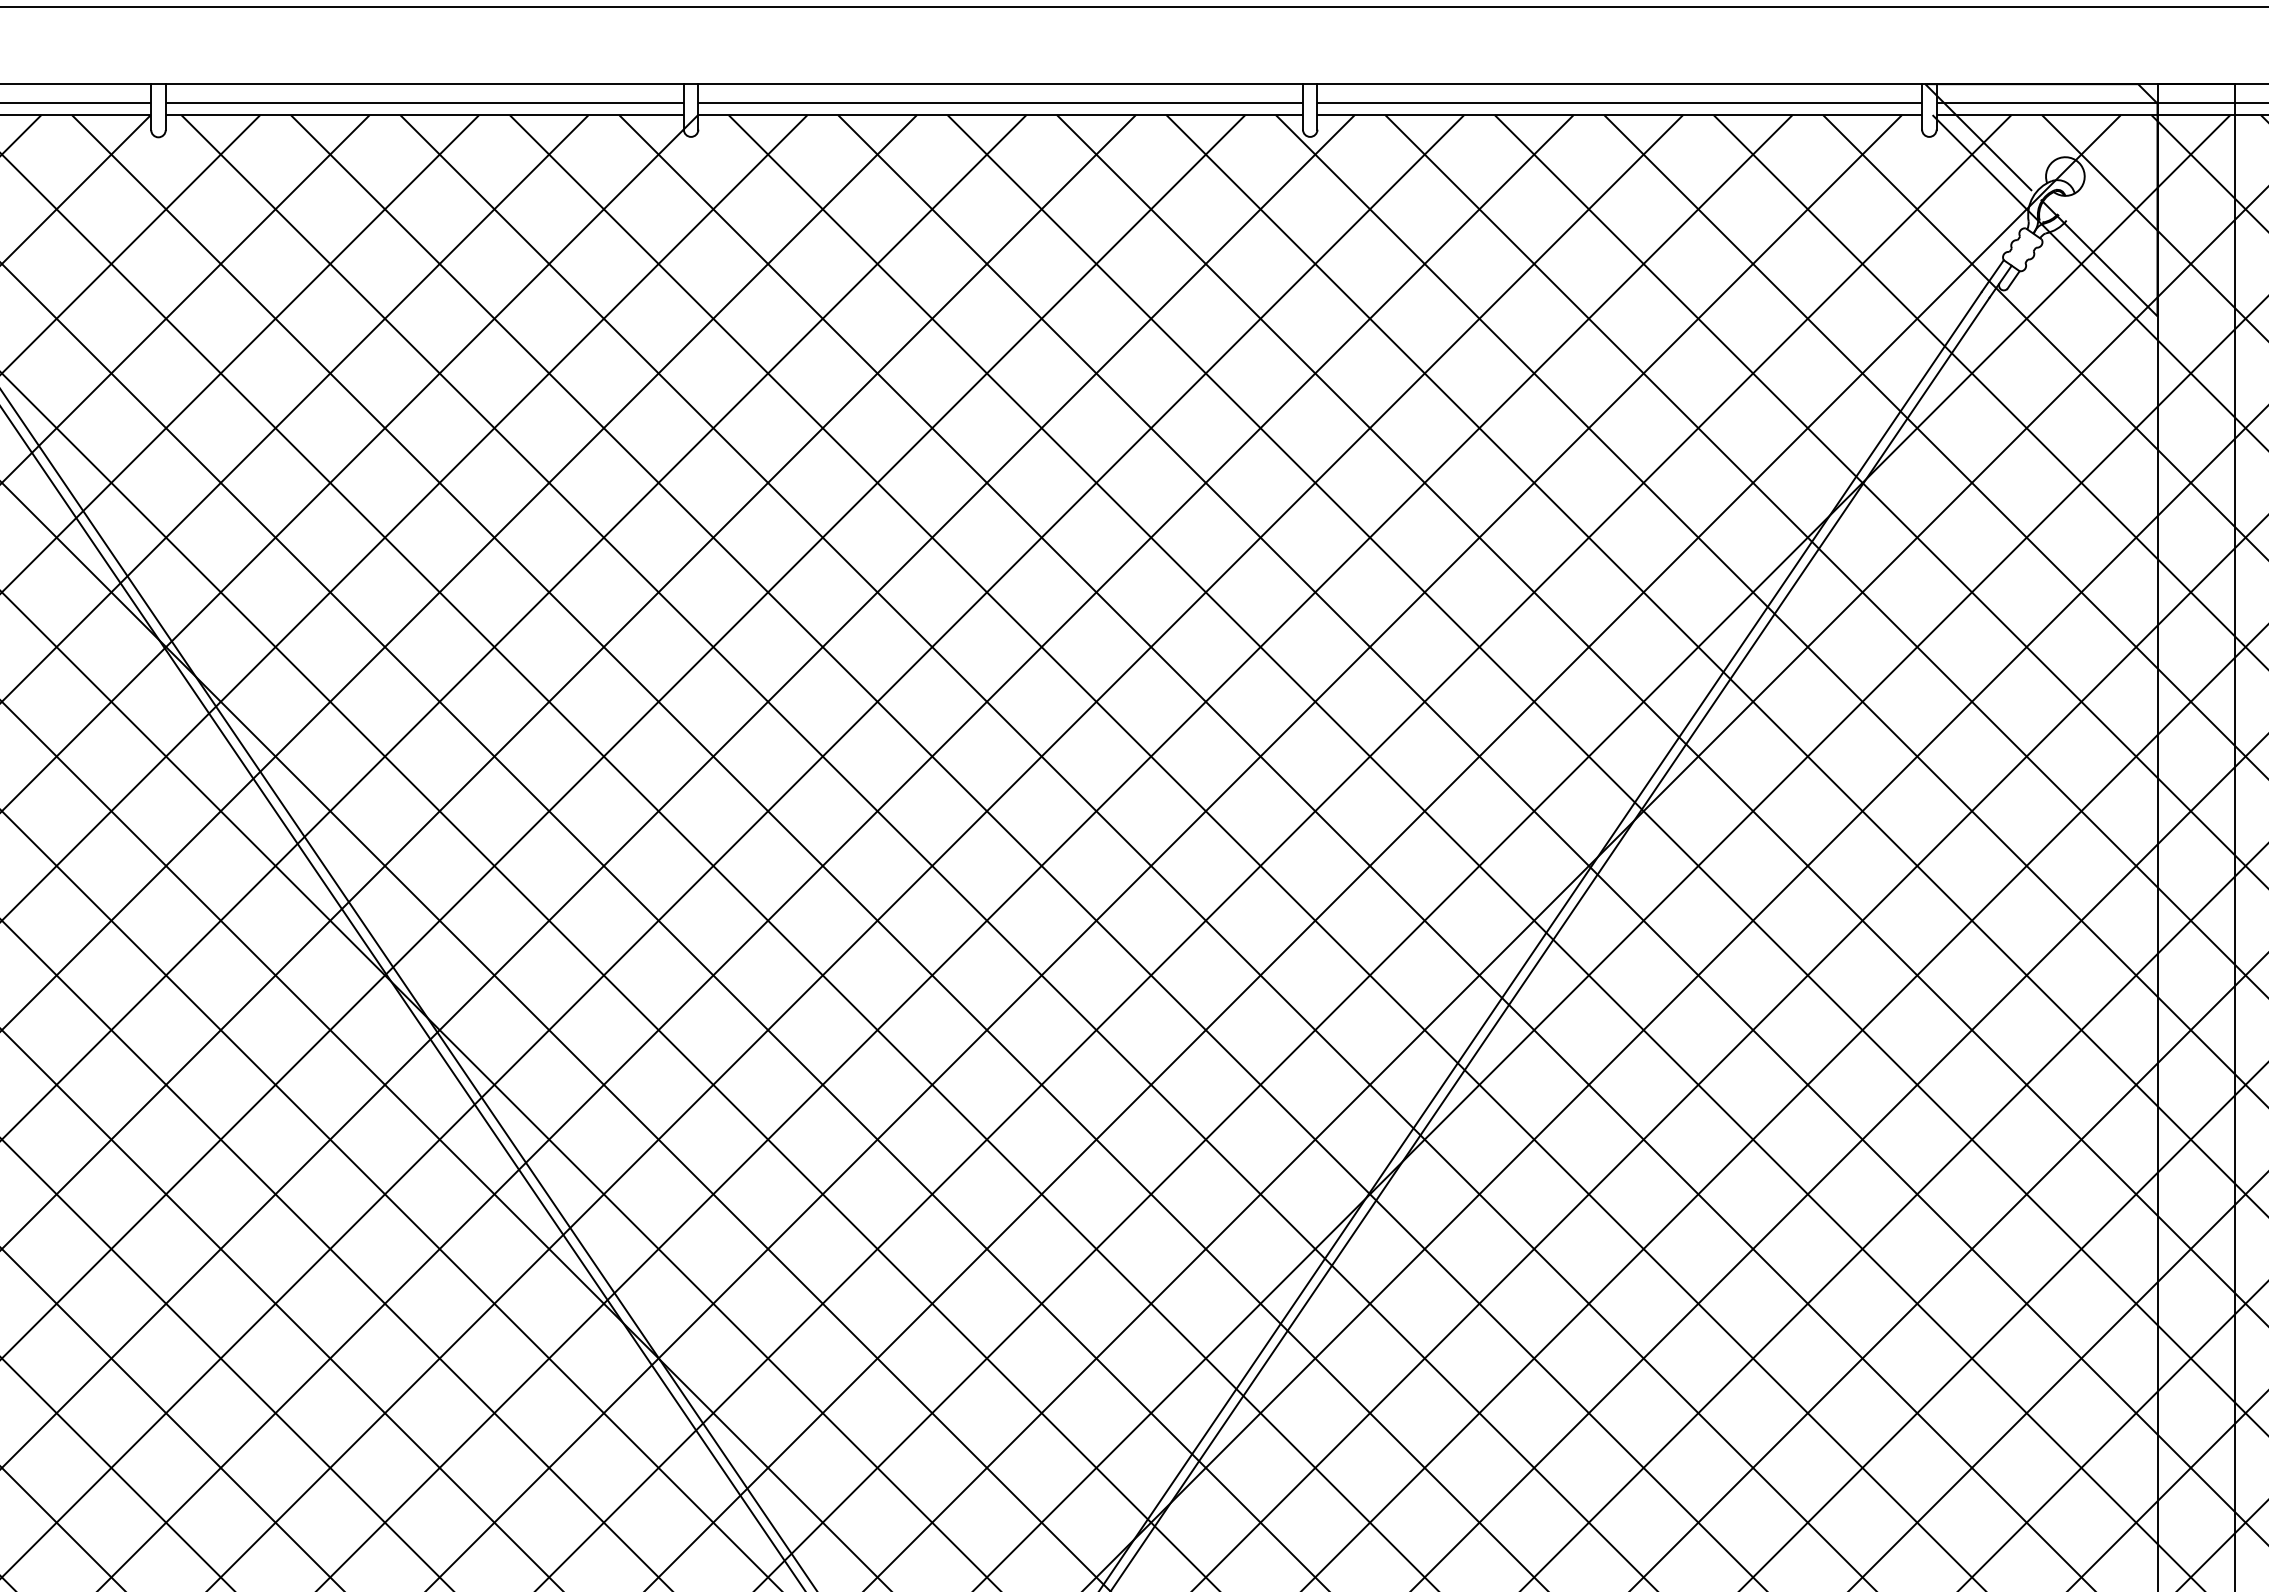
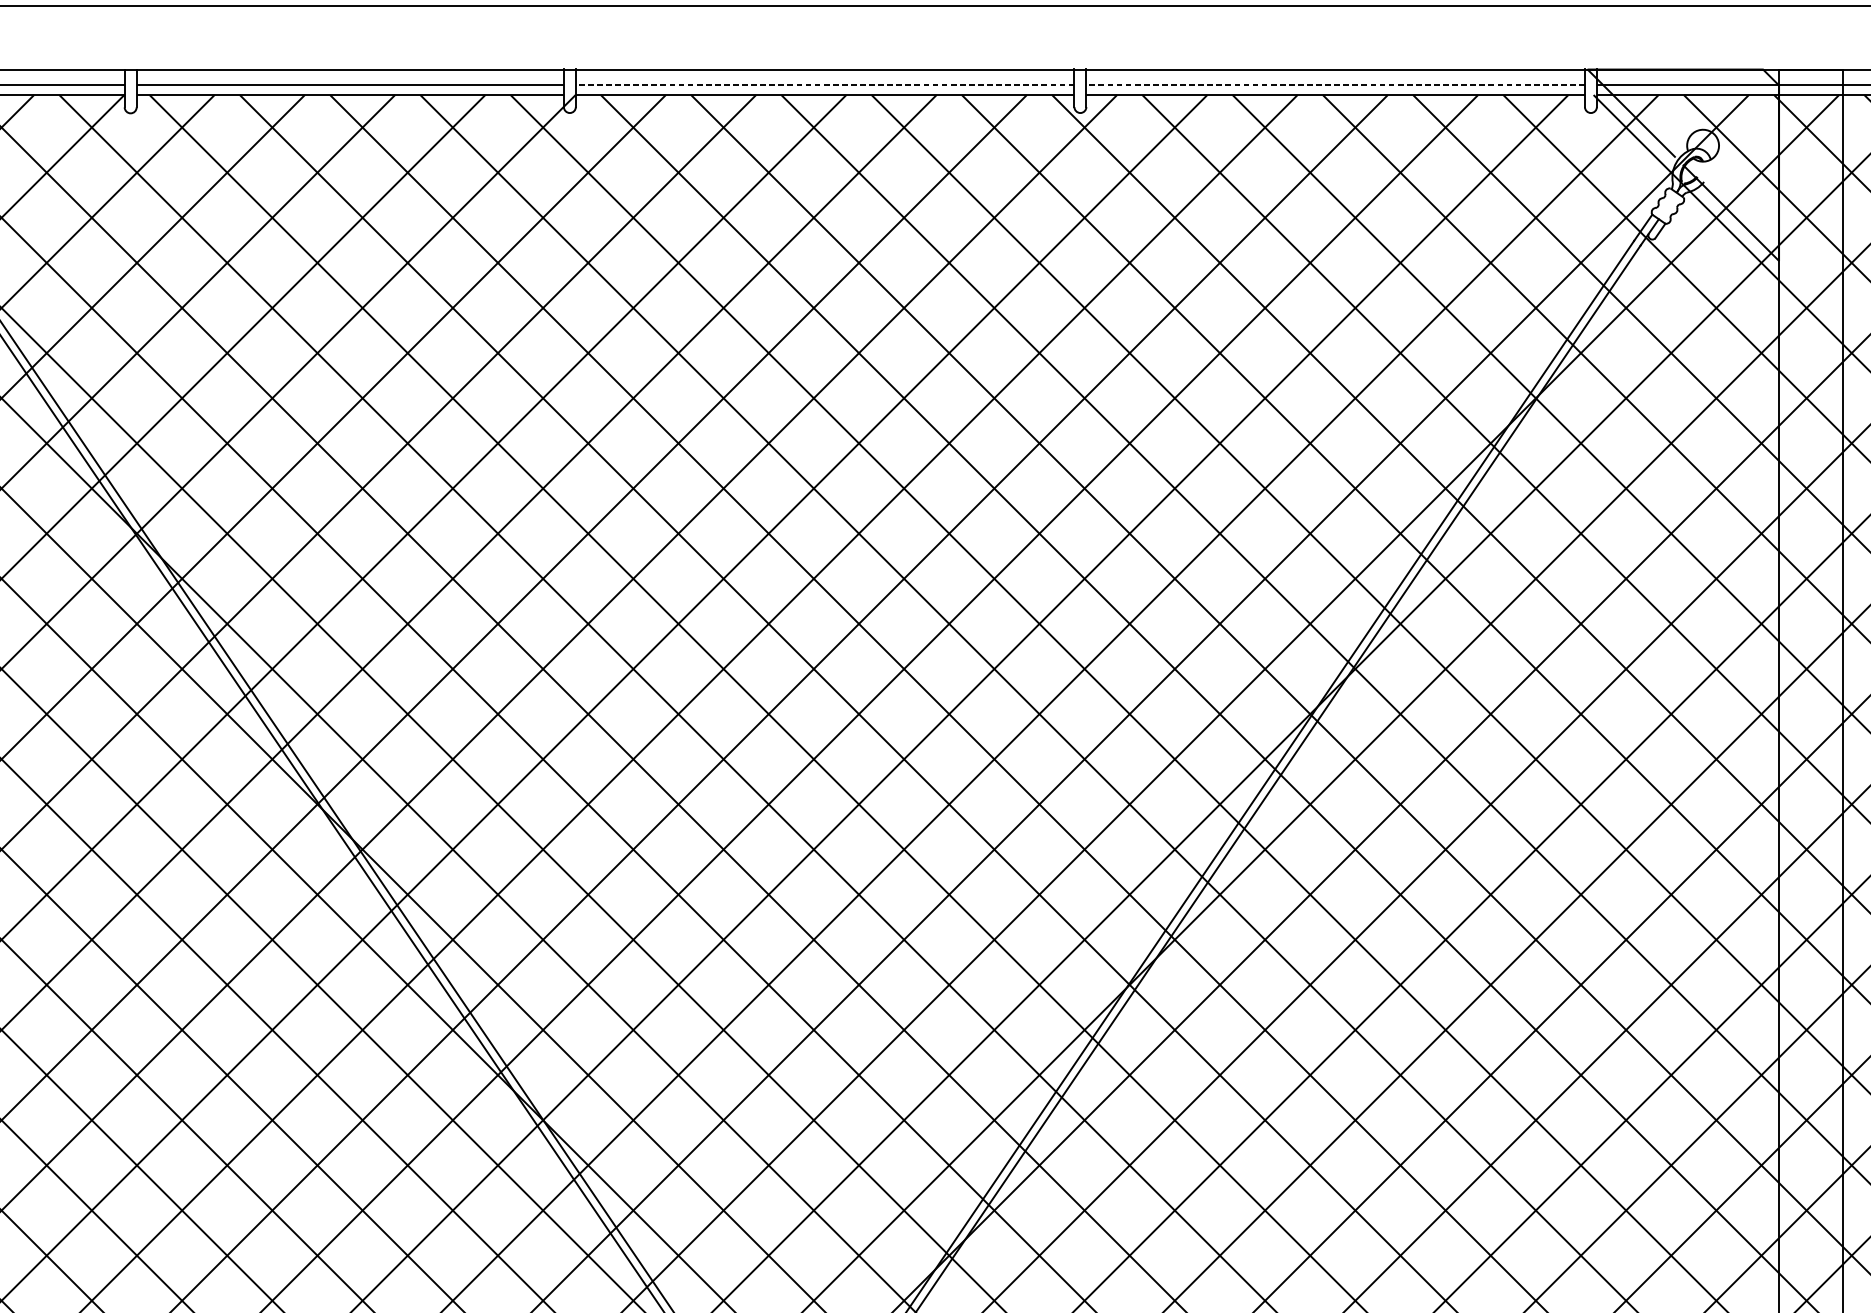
line: (1000, 103) -> (825, 85), solid -> dashed
line: (1619, 103) -> (1335, 85), solid -> dashed

